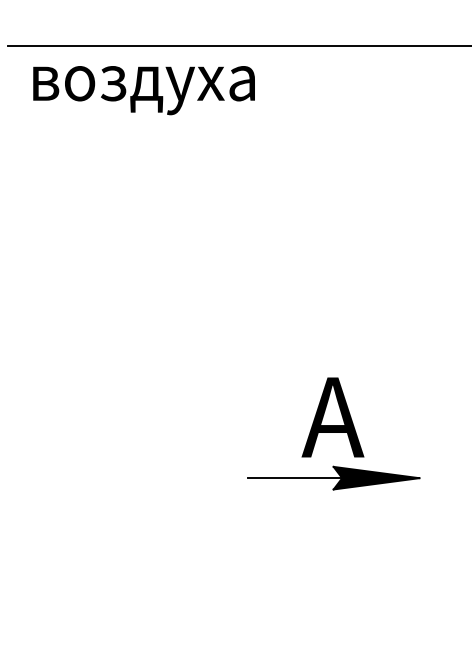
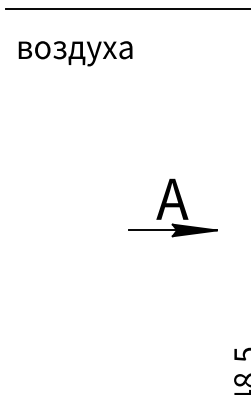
text: (143, 90) -> (75, 53), moved

